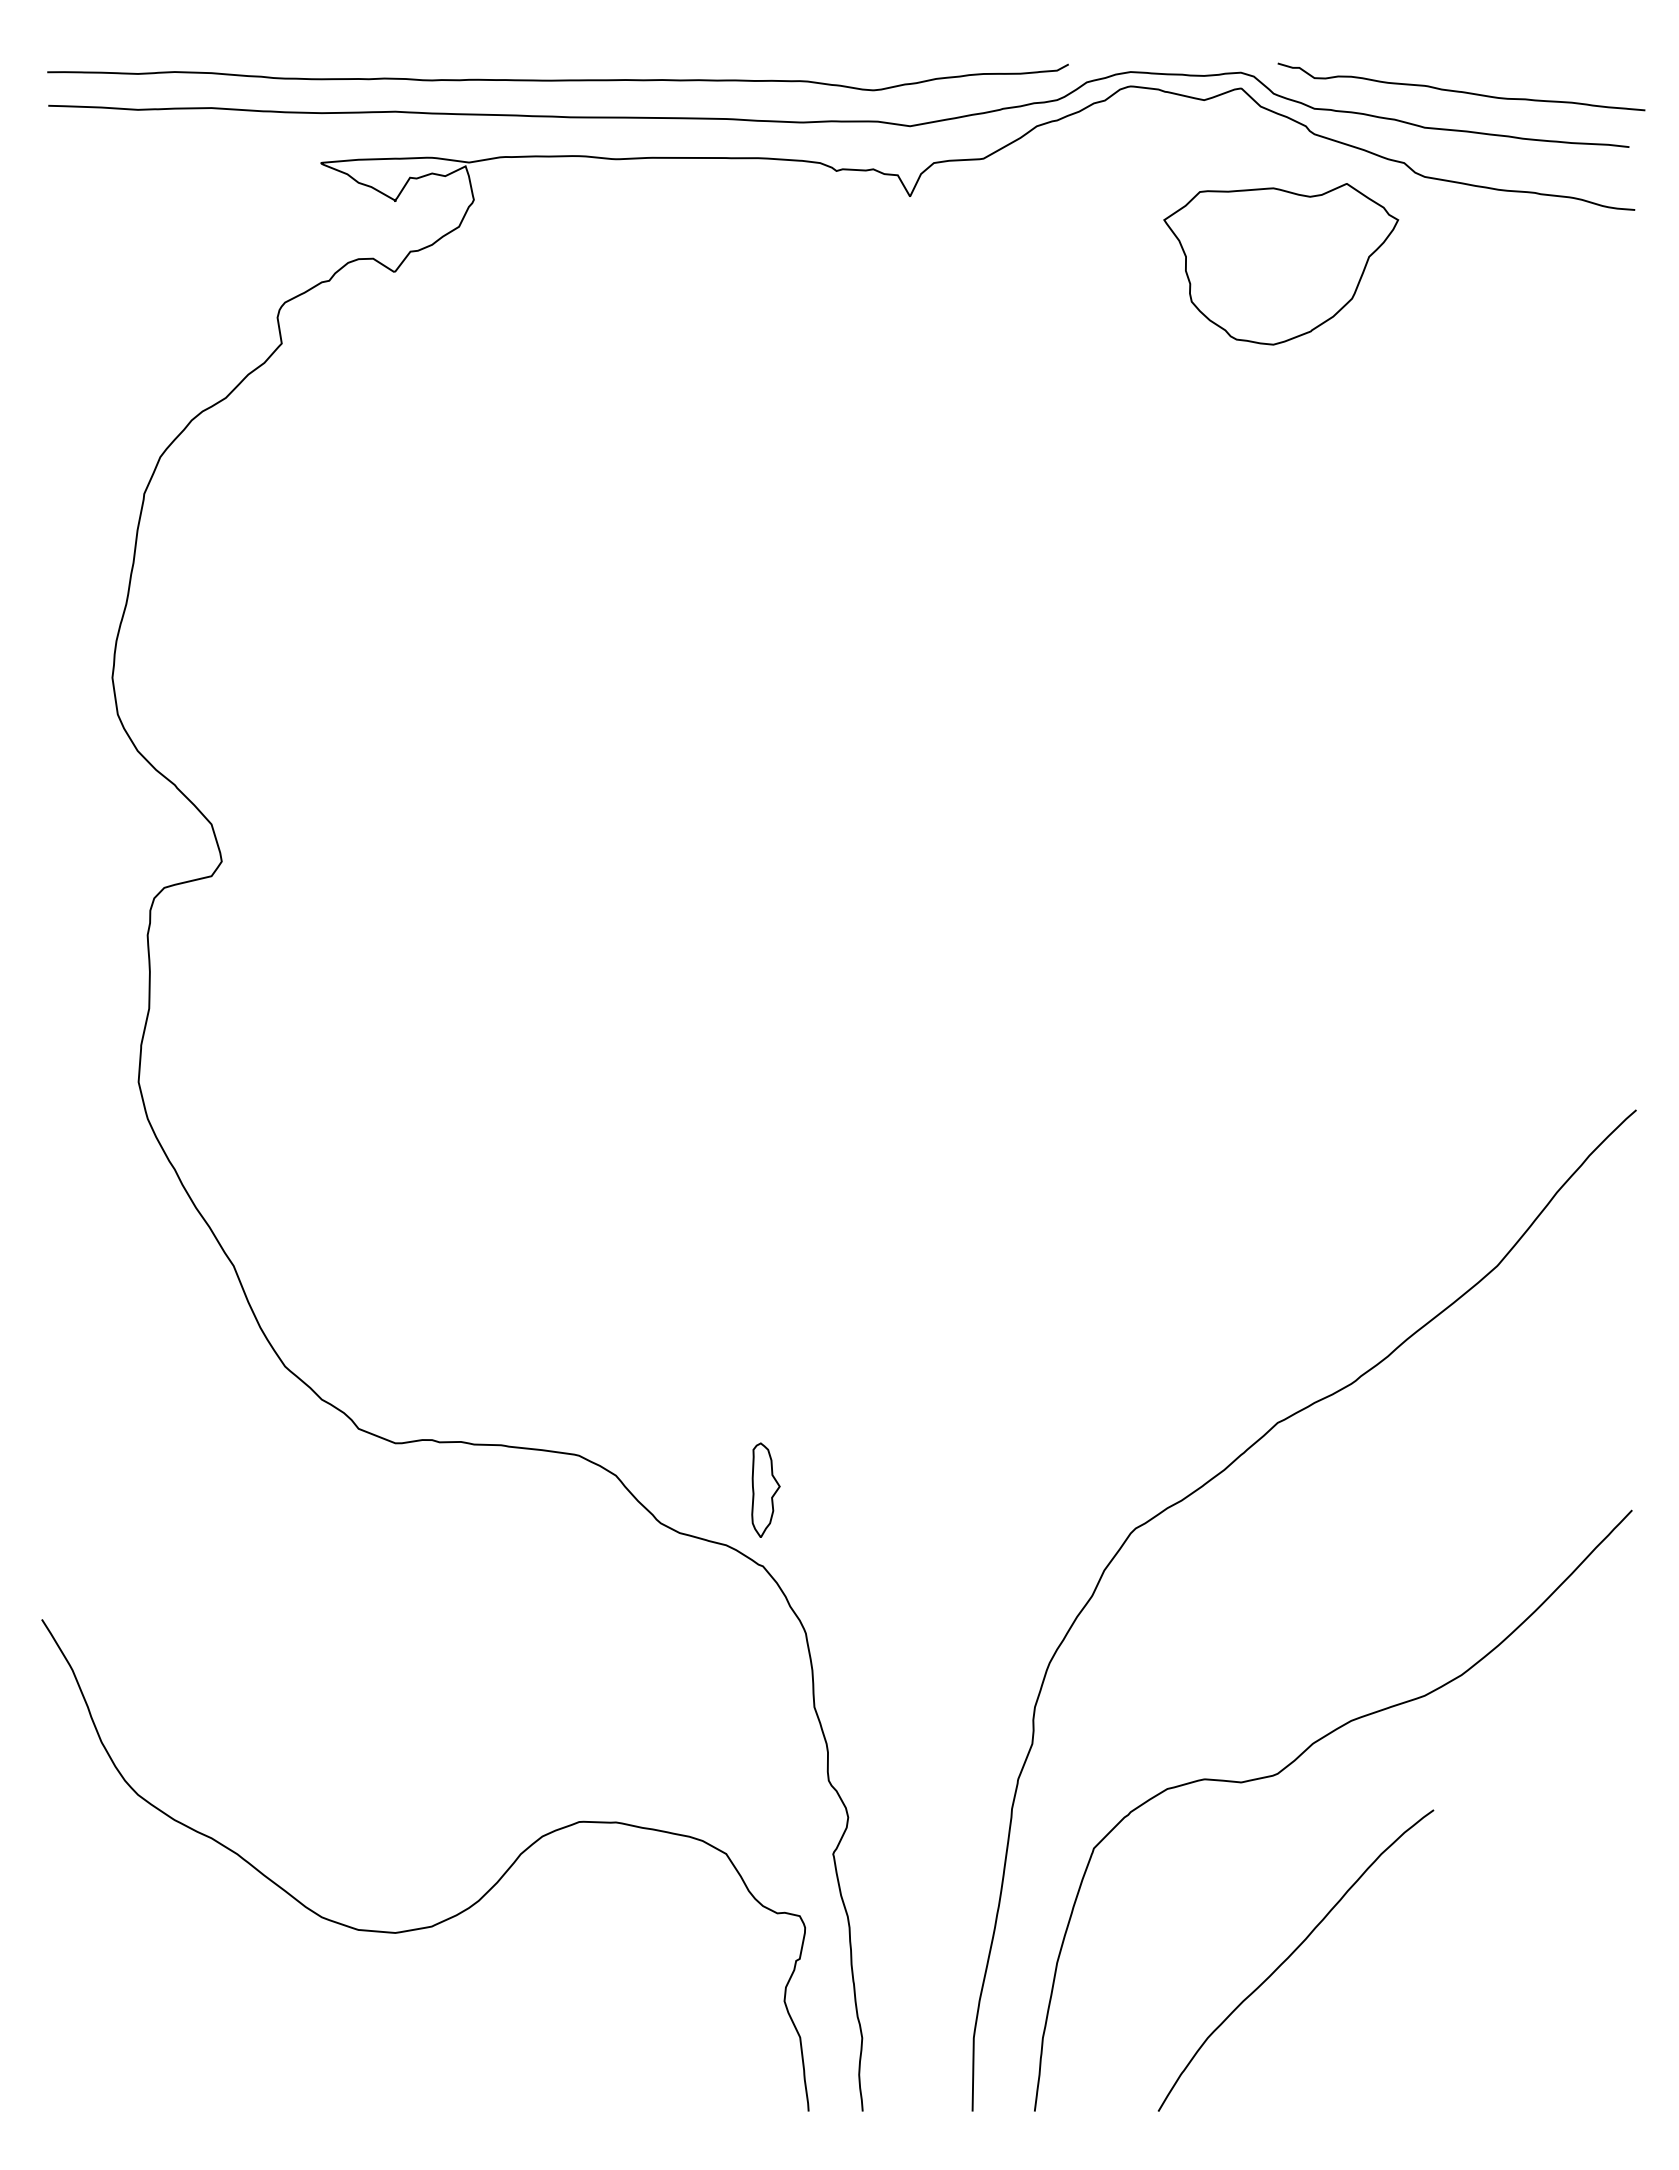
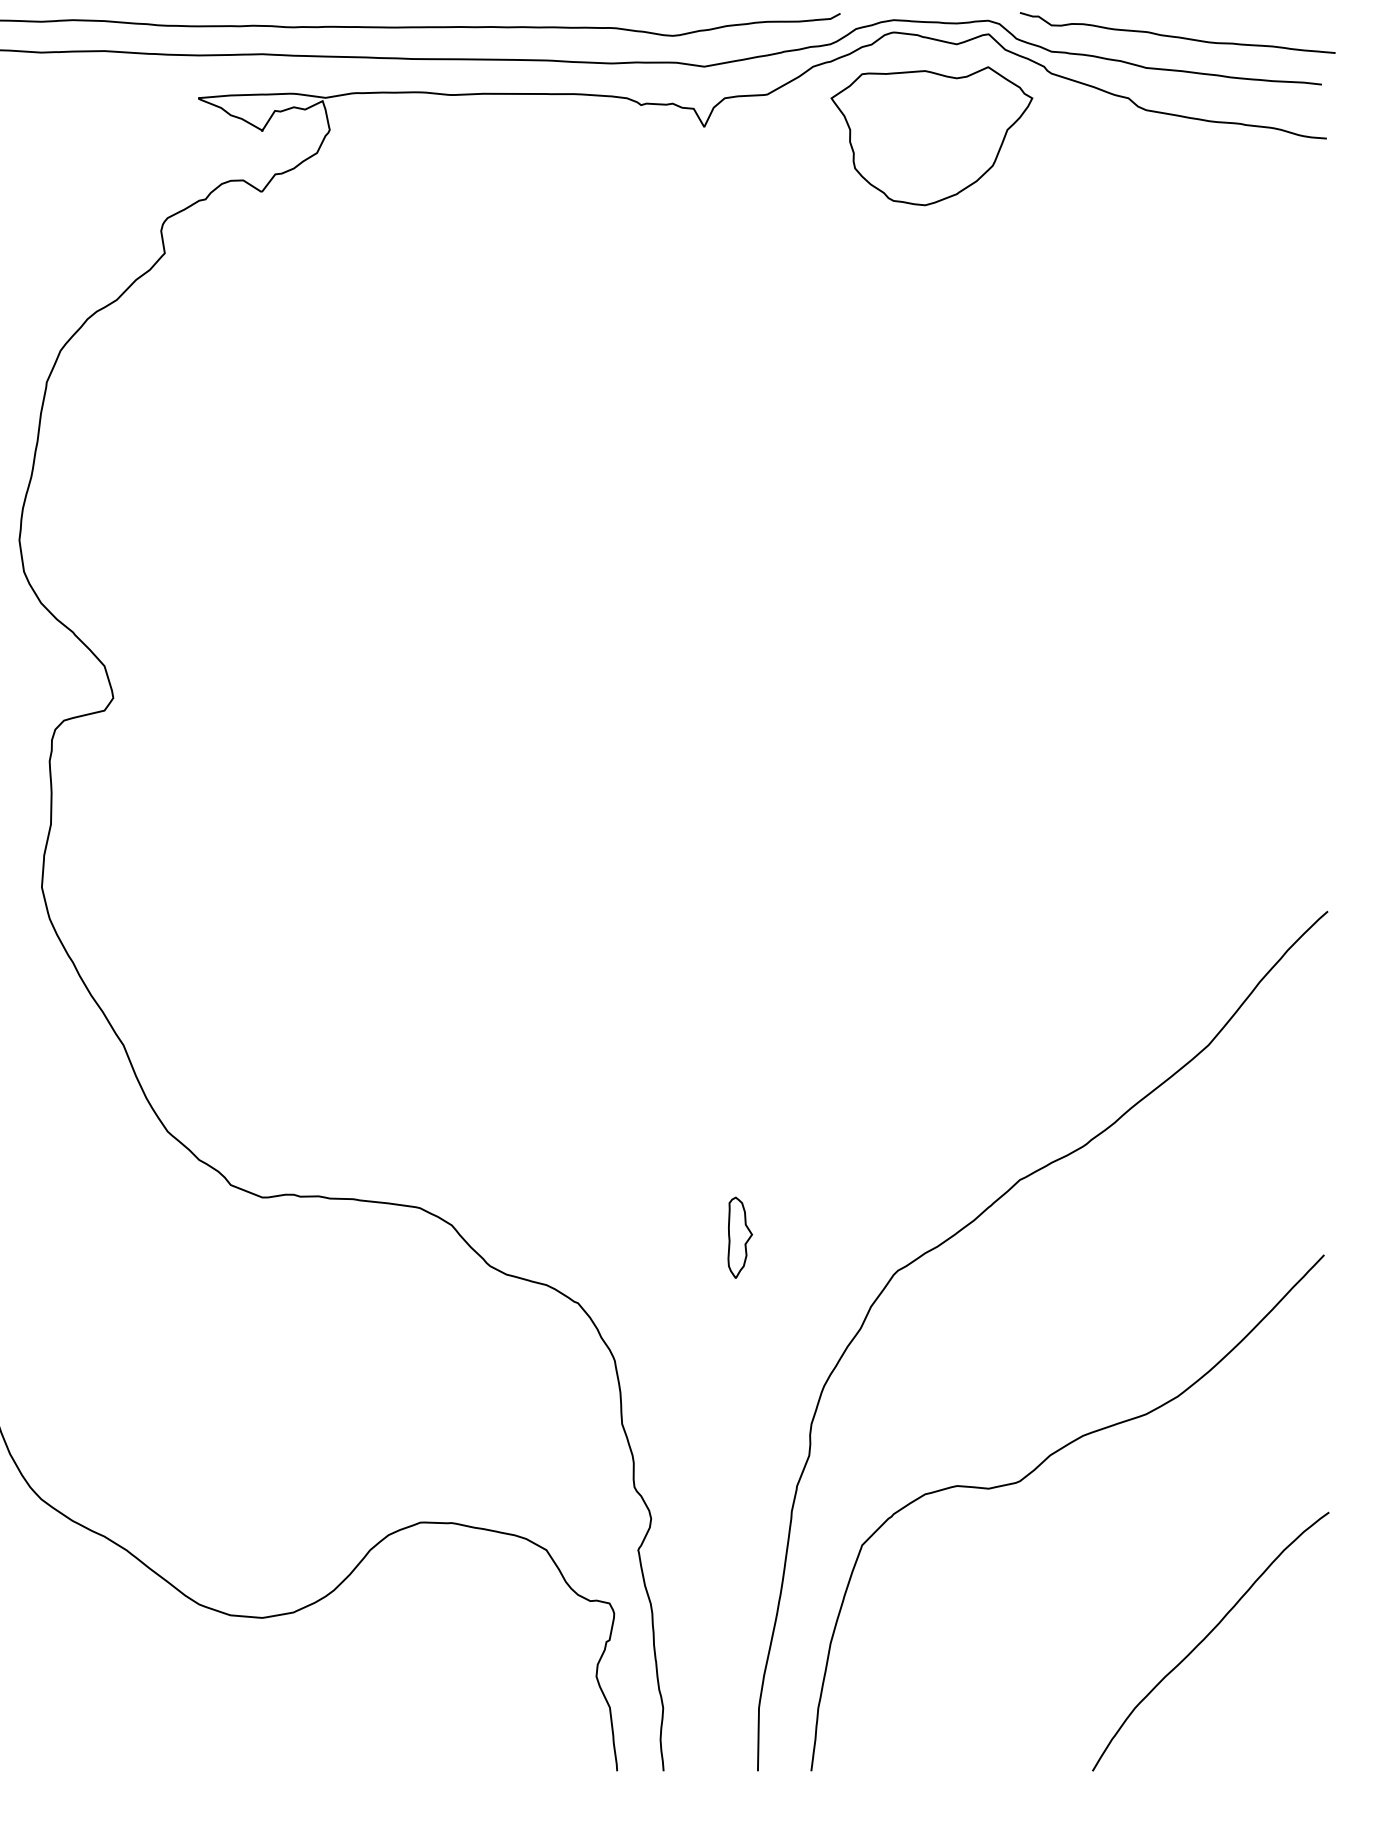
part: (1281, 264) -> (932, 136), moved
part: (765, 1489) -> (739, 1237), moved
curve: (1291, 1955) -> (1206, 1637), moved

